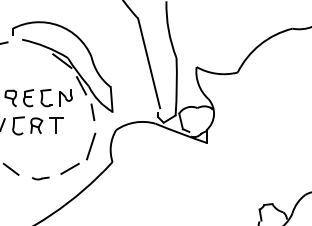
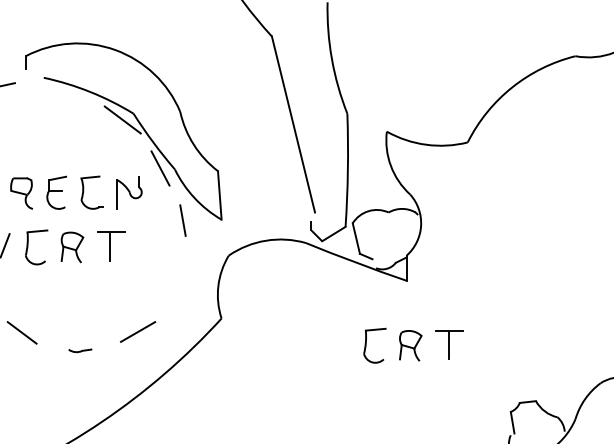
line: (91, 146) -> (180, 287), removed
part: (209, 175) -> (412, 344), added
part: (40, 178) -> (79, 350), size x0.7

